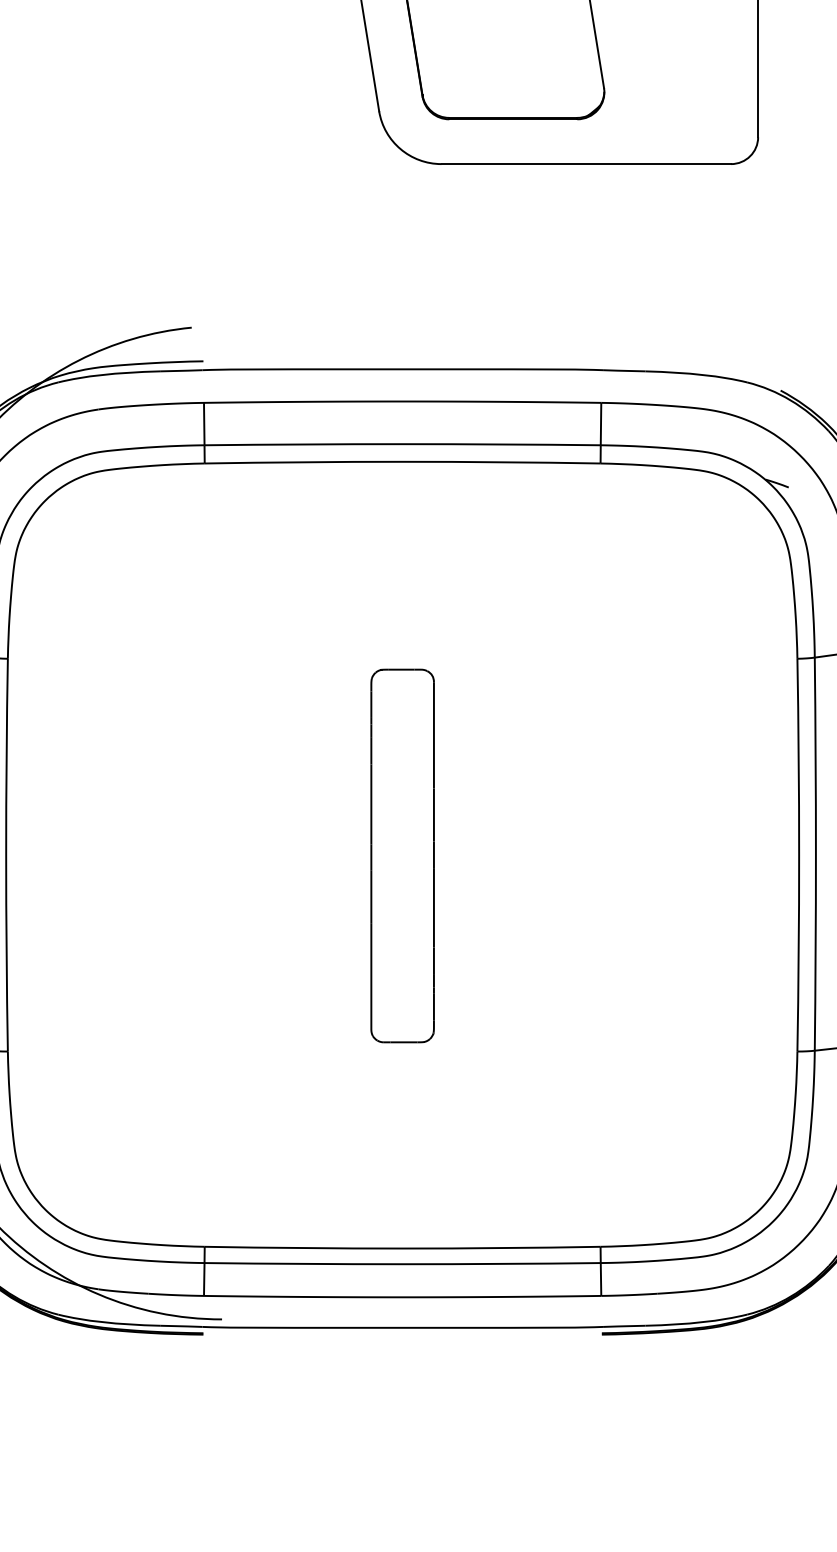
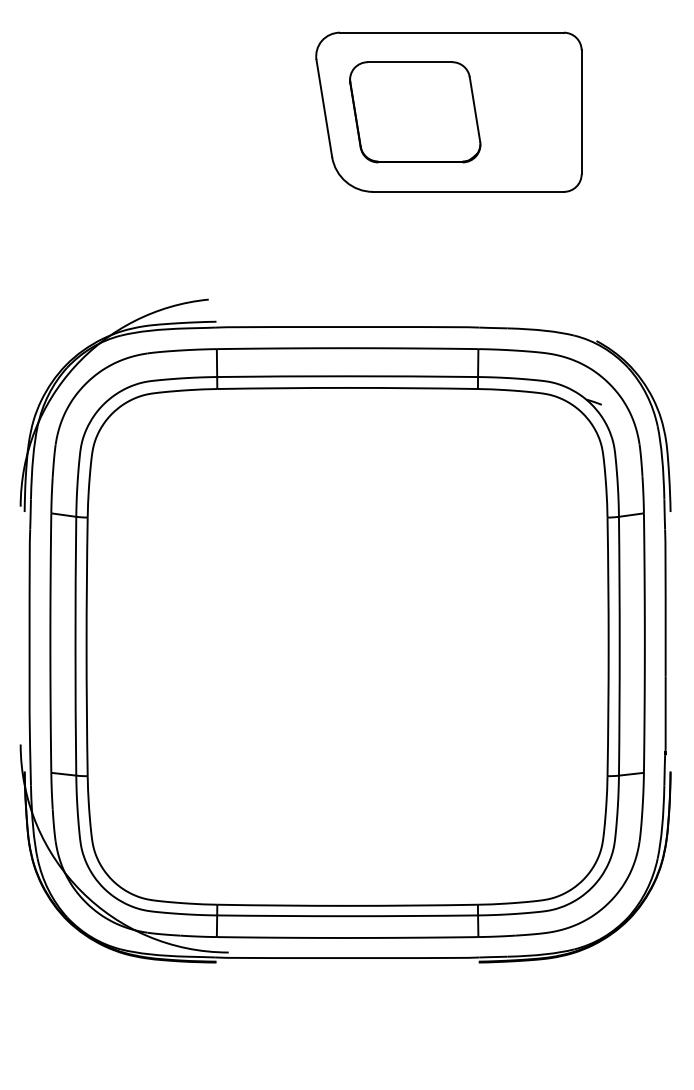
part: (402, 854) -> (347, 646), removed

